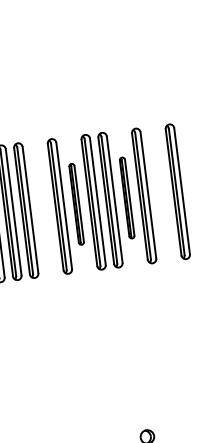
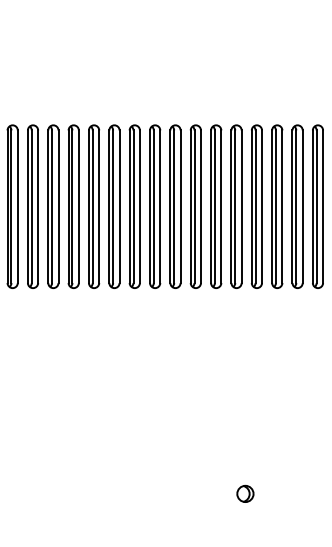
part: (160, 193) -> (297, 206), added
part: (126, 197) -> (256, 206), size x1.67
part: (76, 204) -> (195, 206), size x1.67
part: (43, 208) -> (155, 206), added

